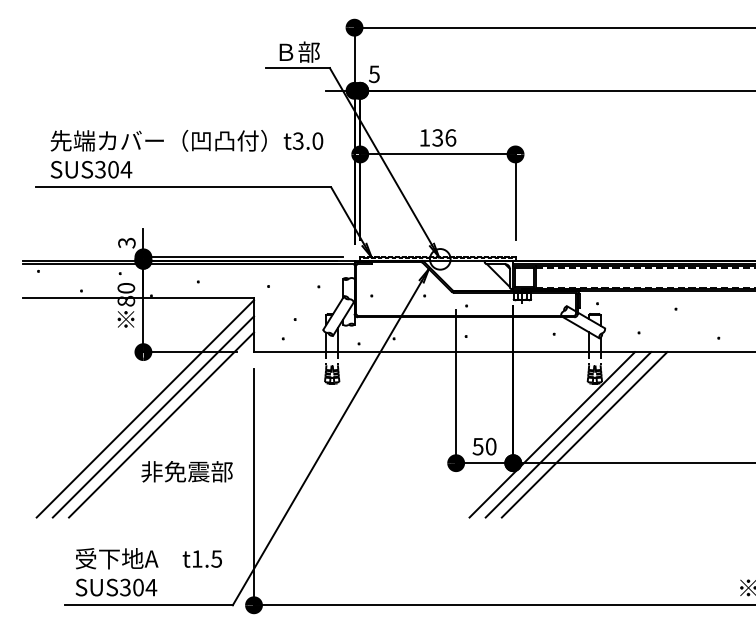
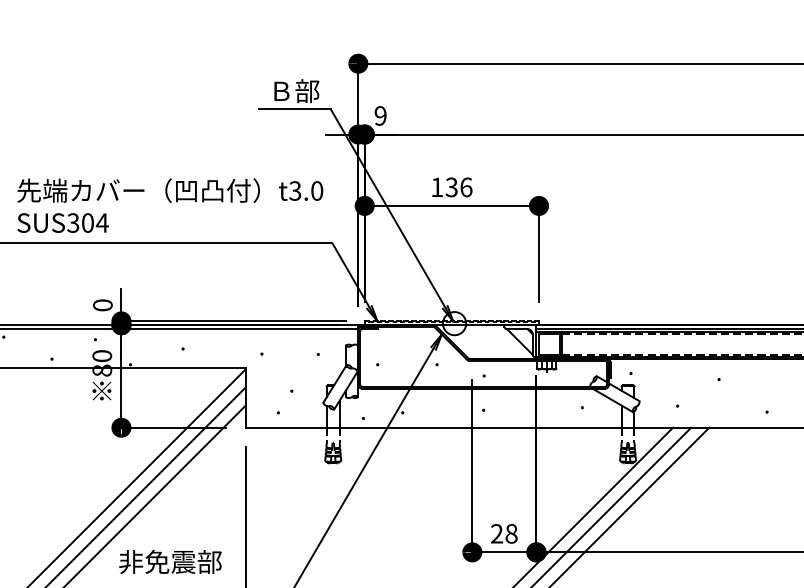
text: (373, 73) -> (379, 115), 5 -> 9
text: (126, 242) -> (102, 304), 3 -> 0
text: (484, 446) -> (504, 533), 50 -> 28

